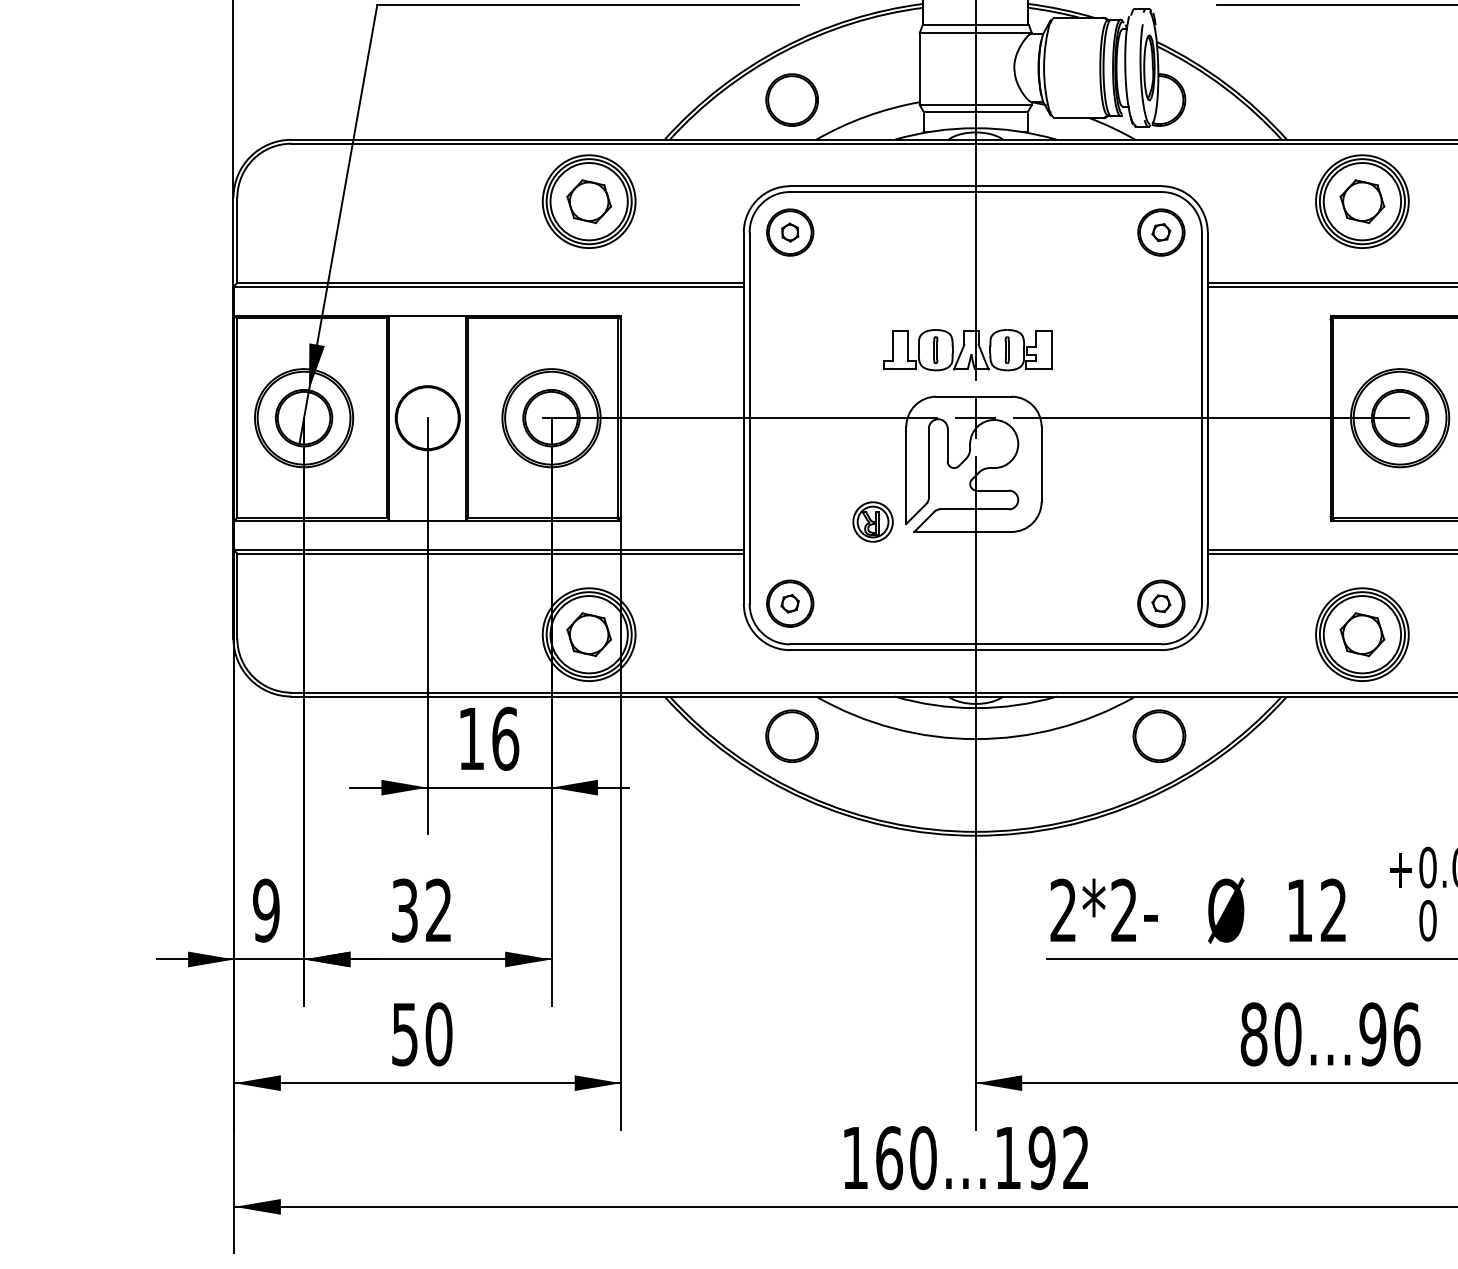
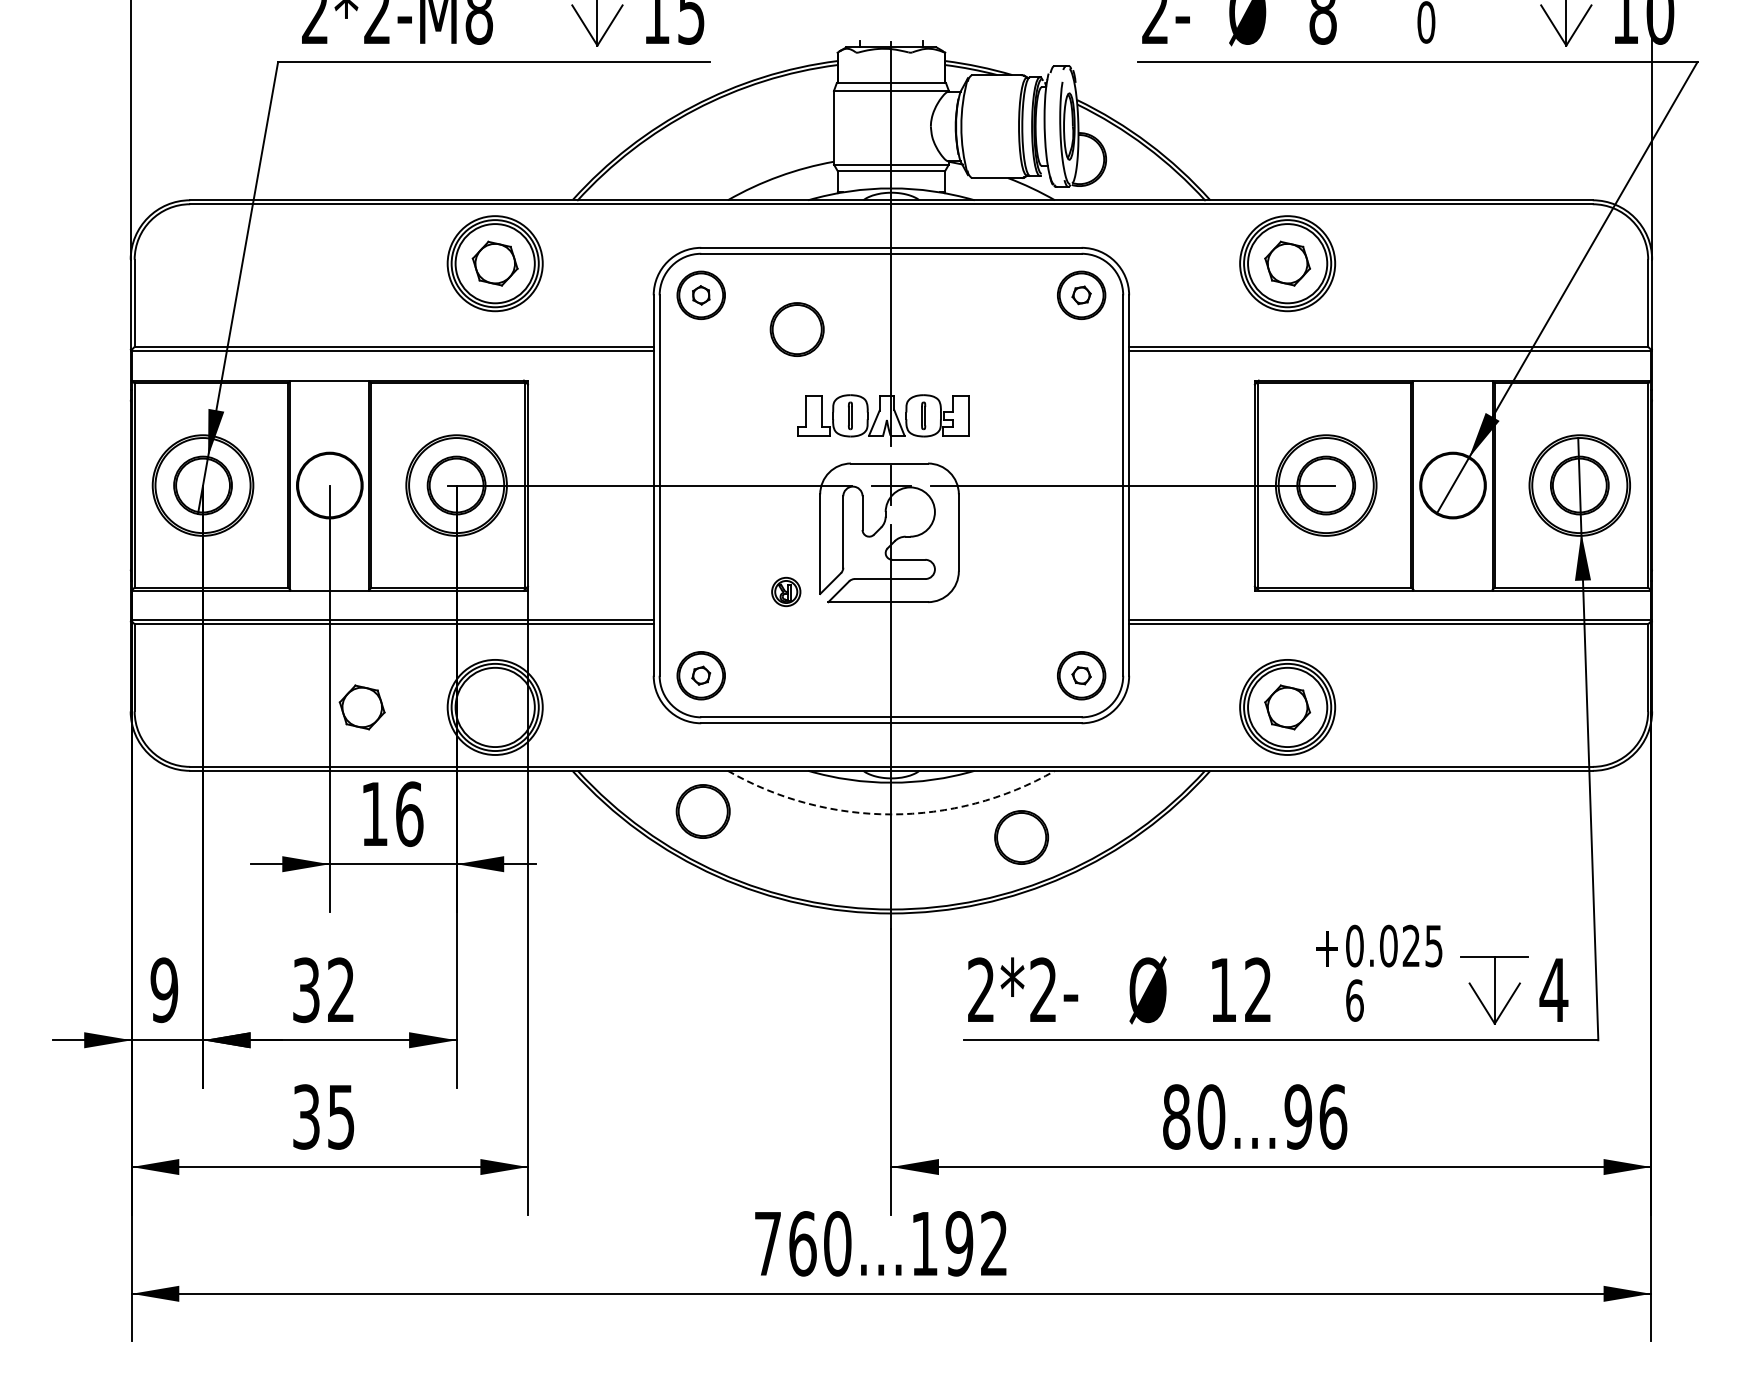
part: (791, 100) -> (796, 329), moved
part: (873, 521) -> (786, 591), size x0.7
part: (588, 634) -> (361, 707), moved
part: (1159, 736) -> (1021, 837), moved
arc: (975, 739) -> (891, 814), solid -> dashed
text: (1427, 920) -> (1354, 1000), 0 -> 6
text: (422, 1033) -> (324, 1116), 50 -> 35
text: (854, 1157) -> (767, 1243), 160...192 -> 760...192

